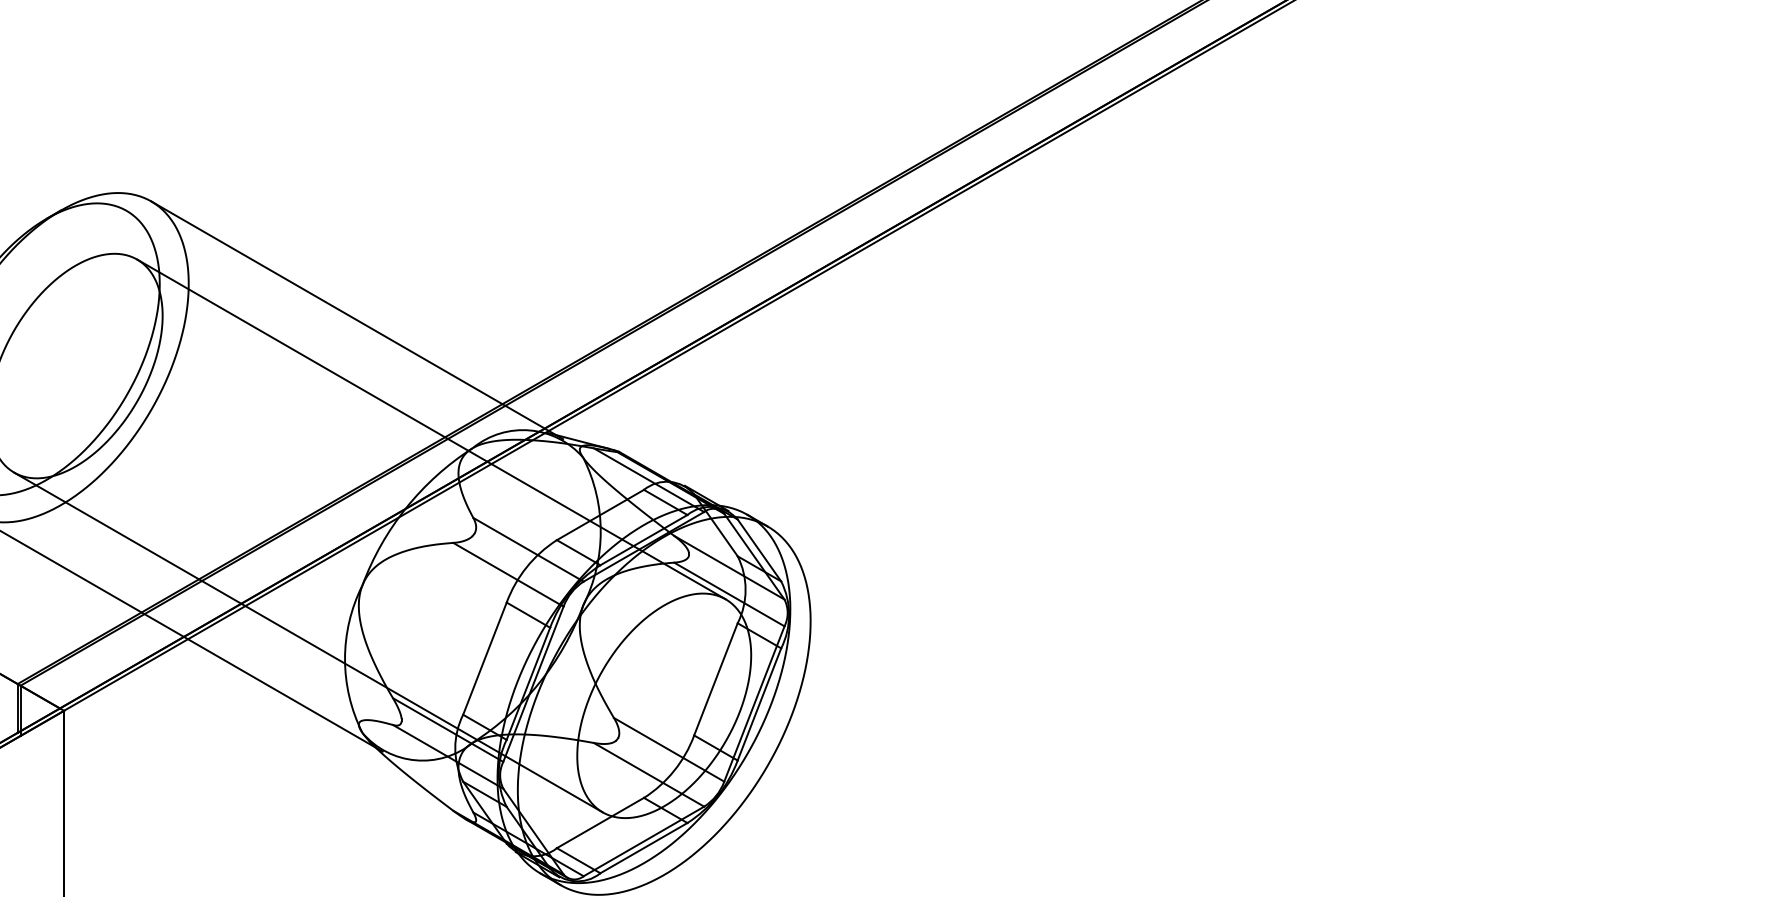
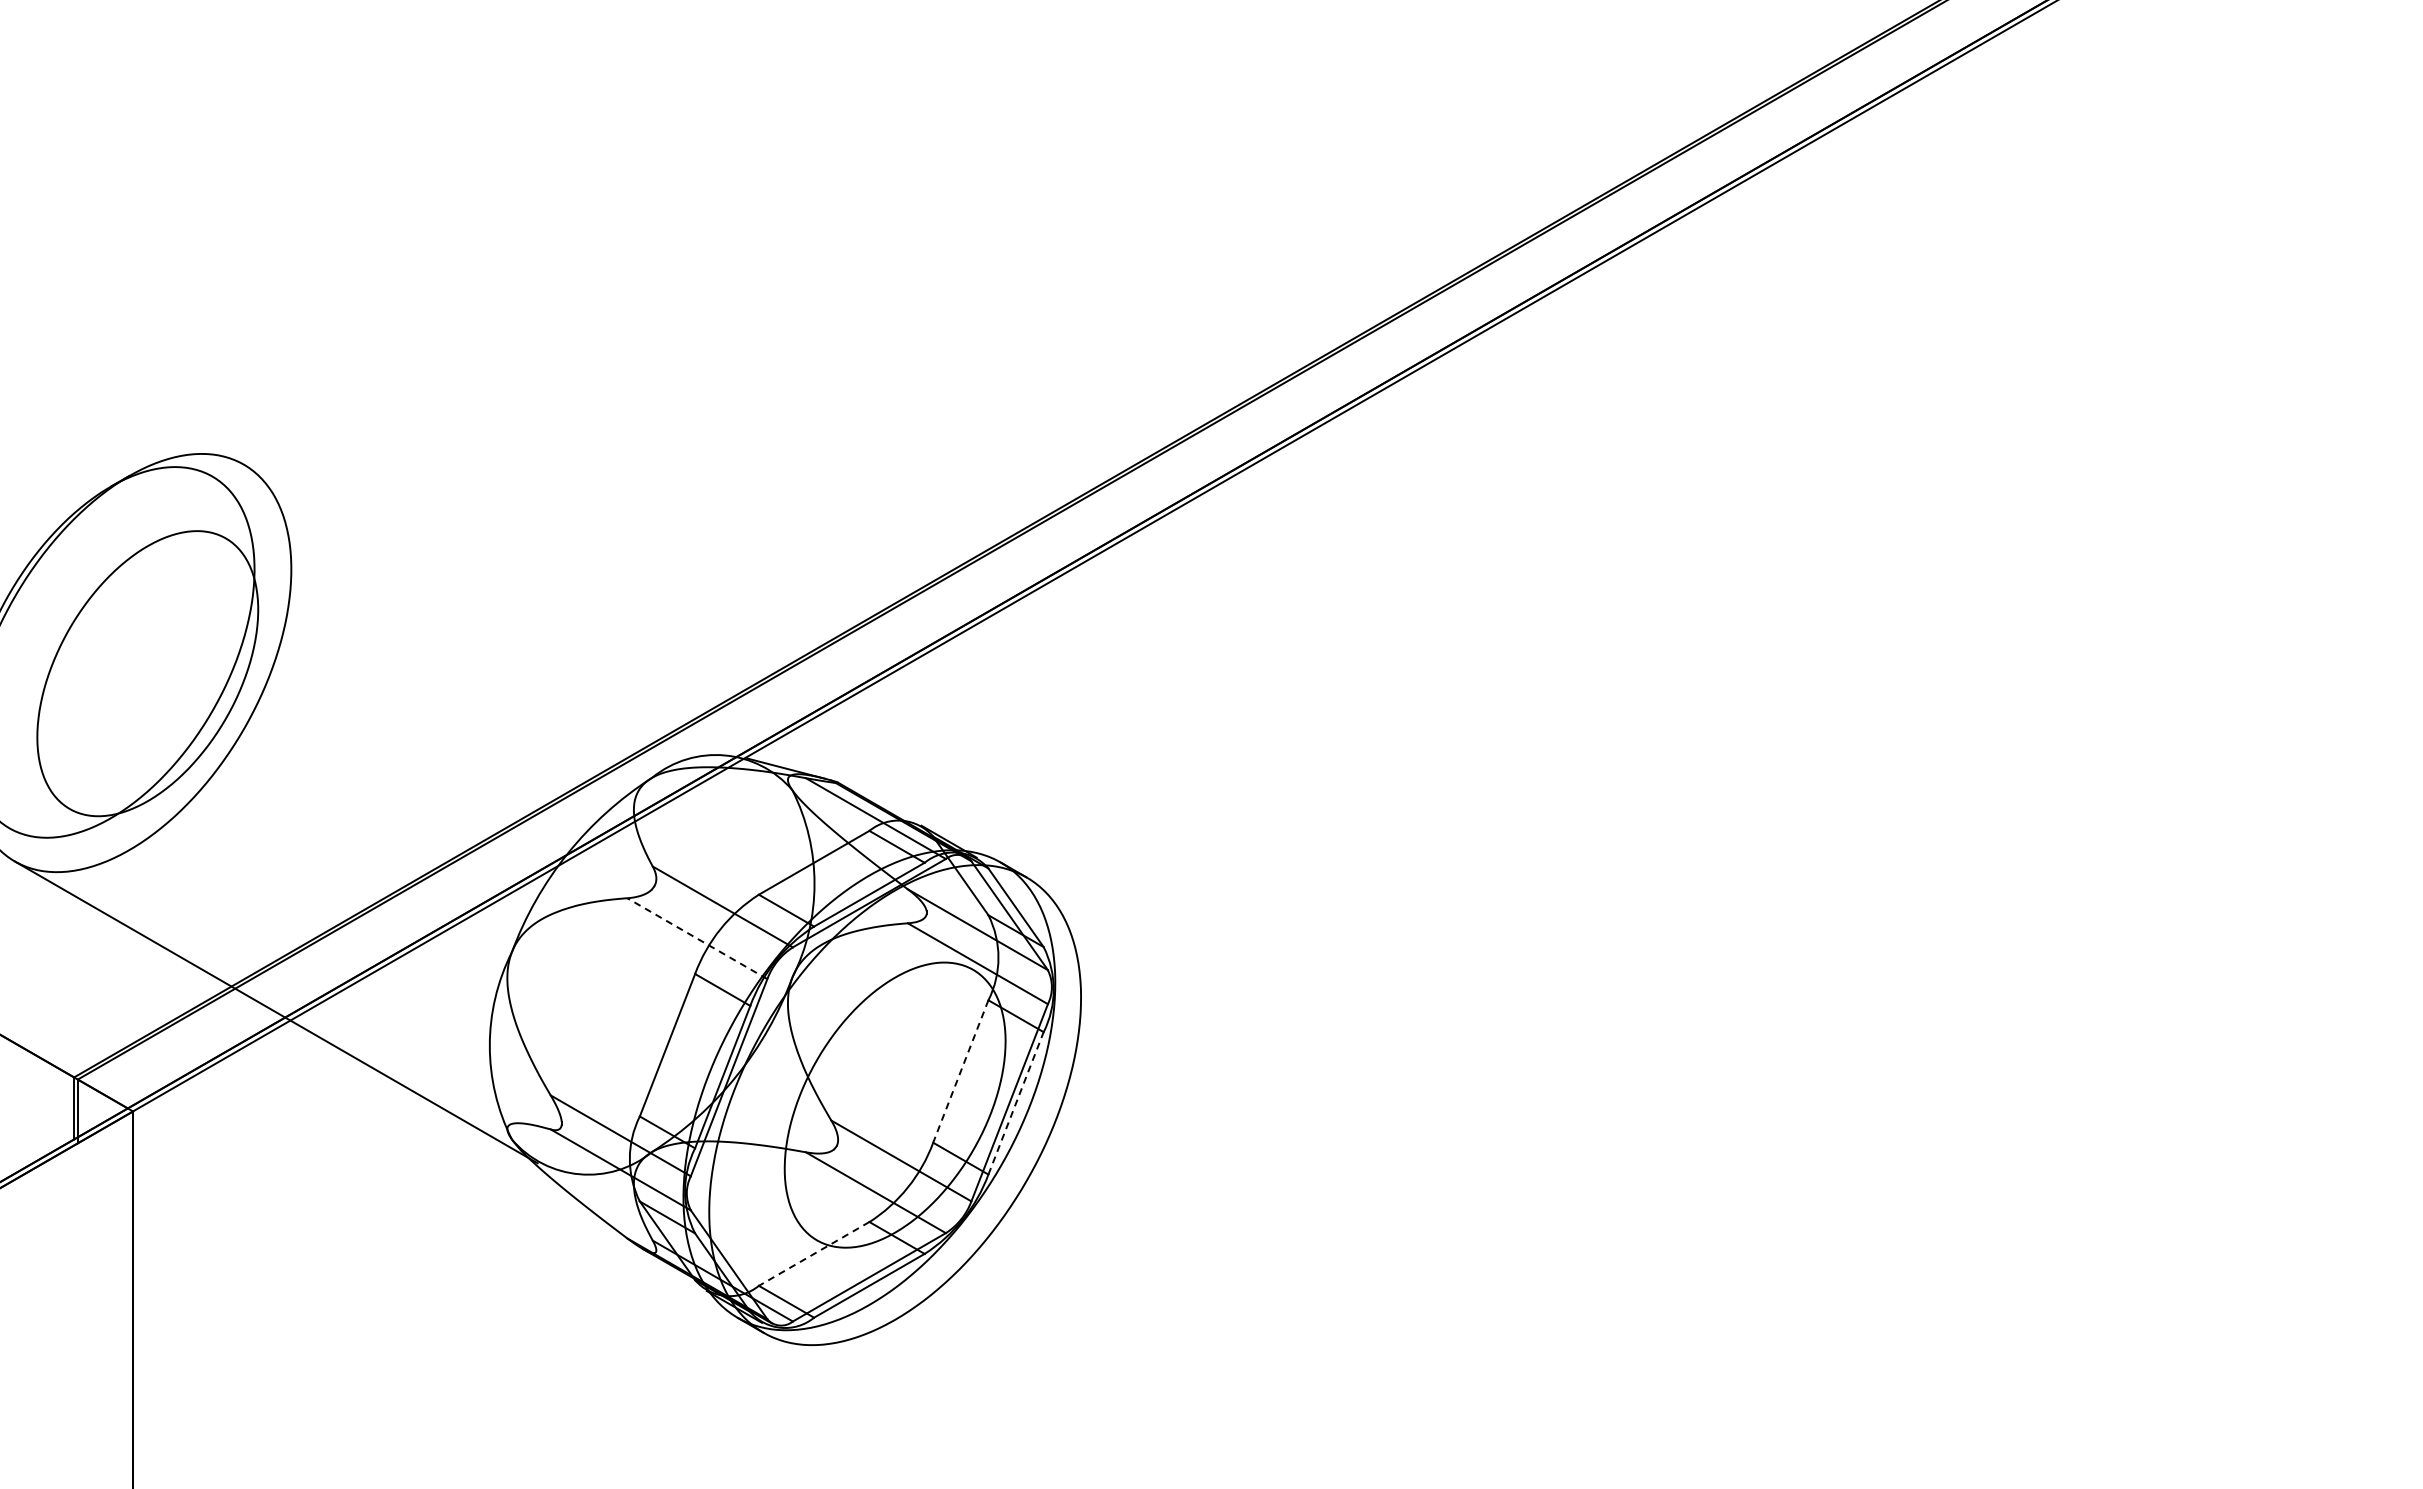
line: (356, 320) -> (504, 615), removed
line: (431, 428) -> (599, 753), removed
line: (508, 574) -> (697, 938), solid -> dashed
line: (308, 642) -> (443, 1024), removed
line: (715, 679) -> (960, 1071), solid -> dashed
line: (759, 703) -> (1016, 1102), solid -> dashed
line: (600, 822) -> (814, 1253), solid -> dashed

